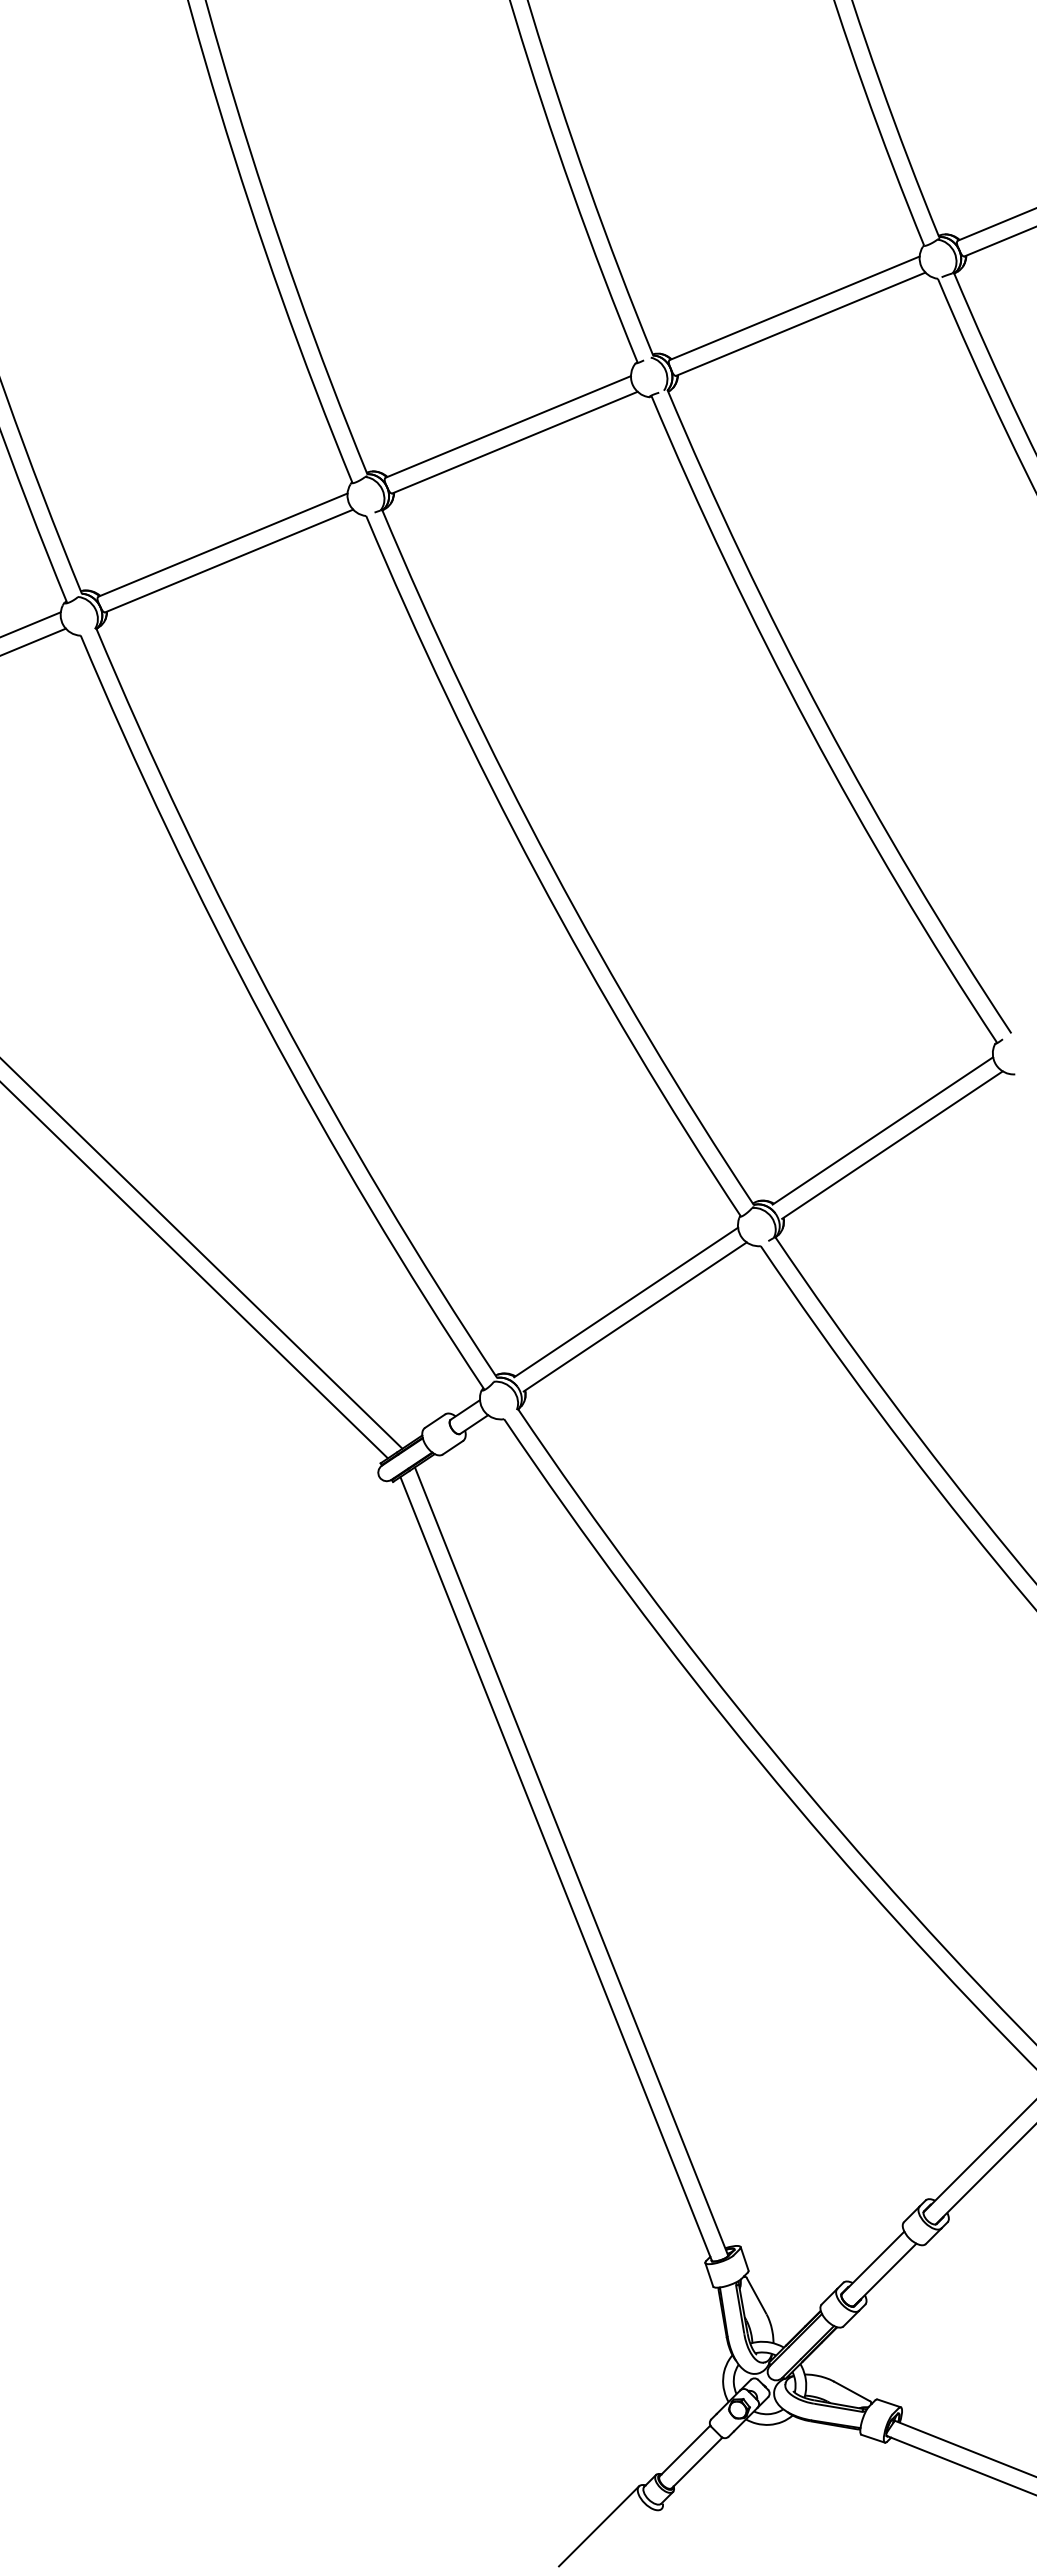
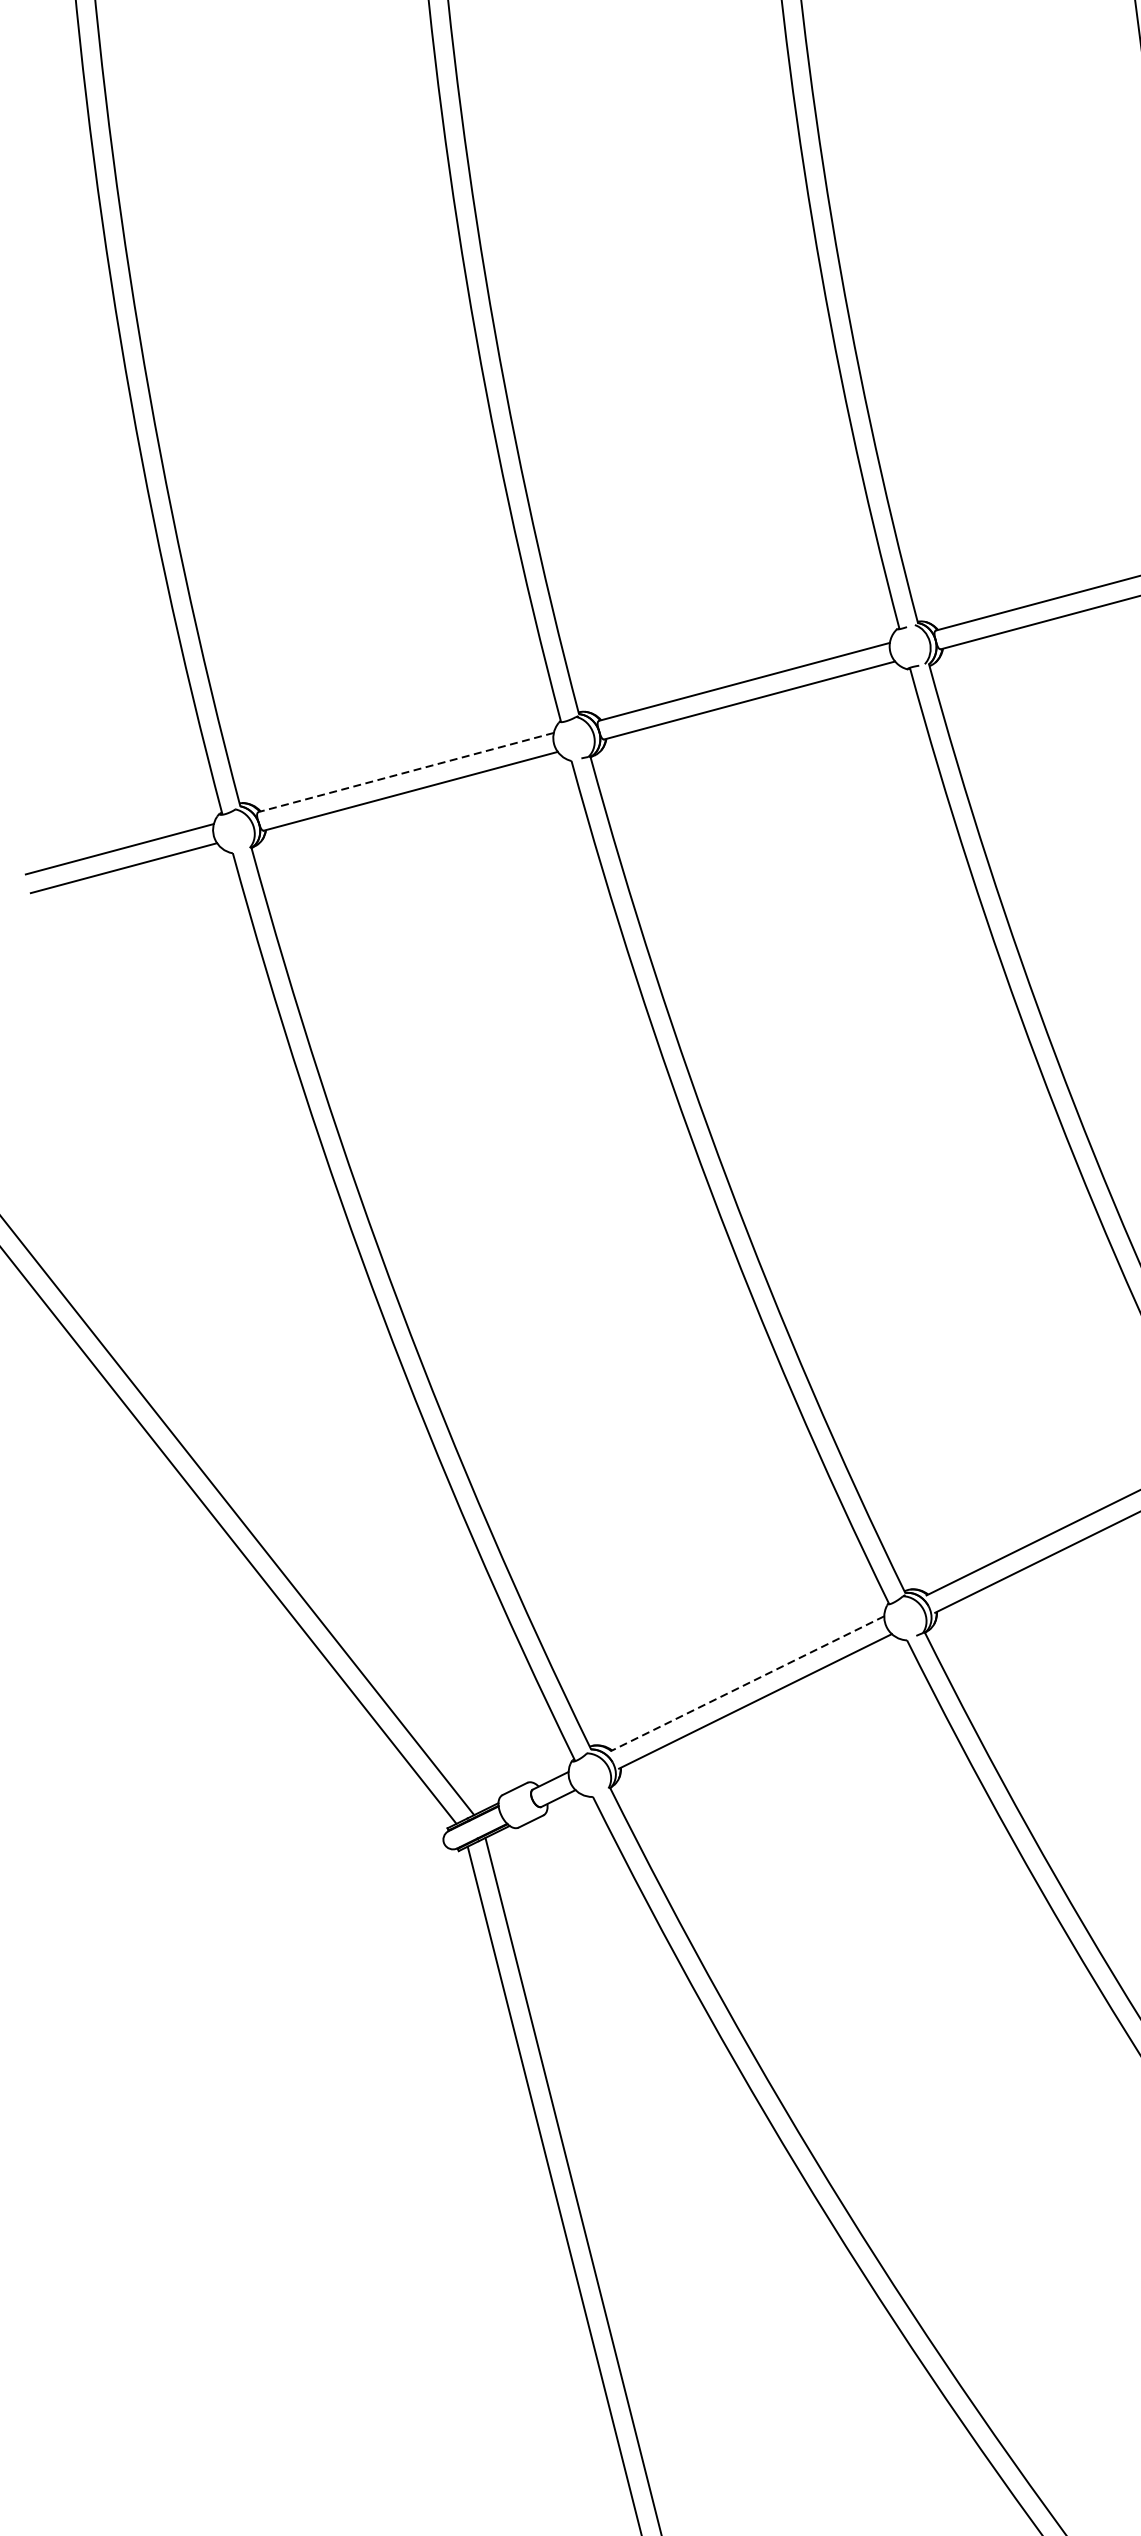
line: (223, 545) -> (406, 773), solid -> dashed
line: (626, 1302) -> (747, 1683), solid -> dashed

